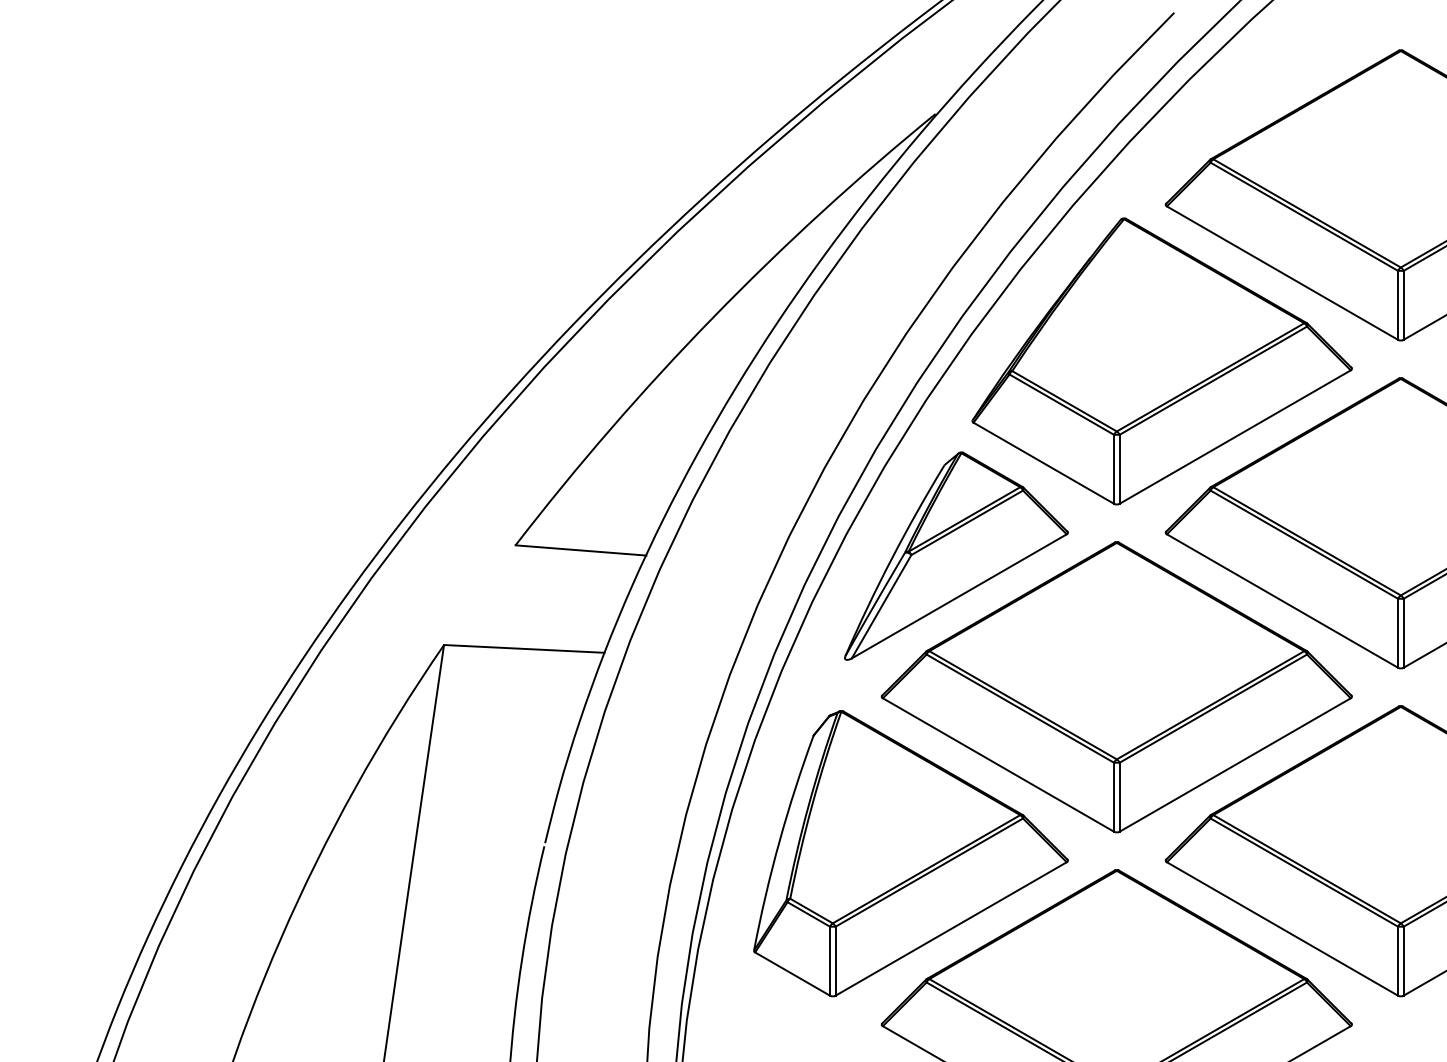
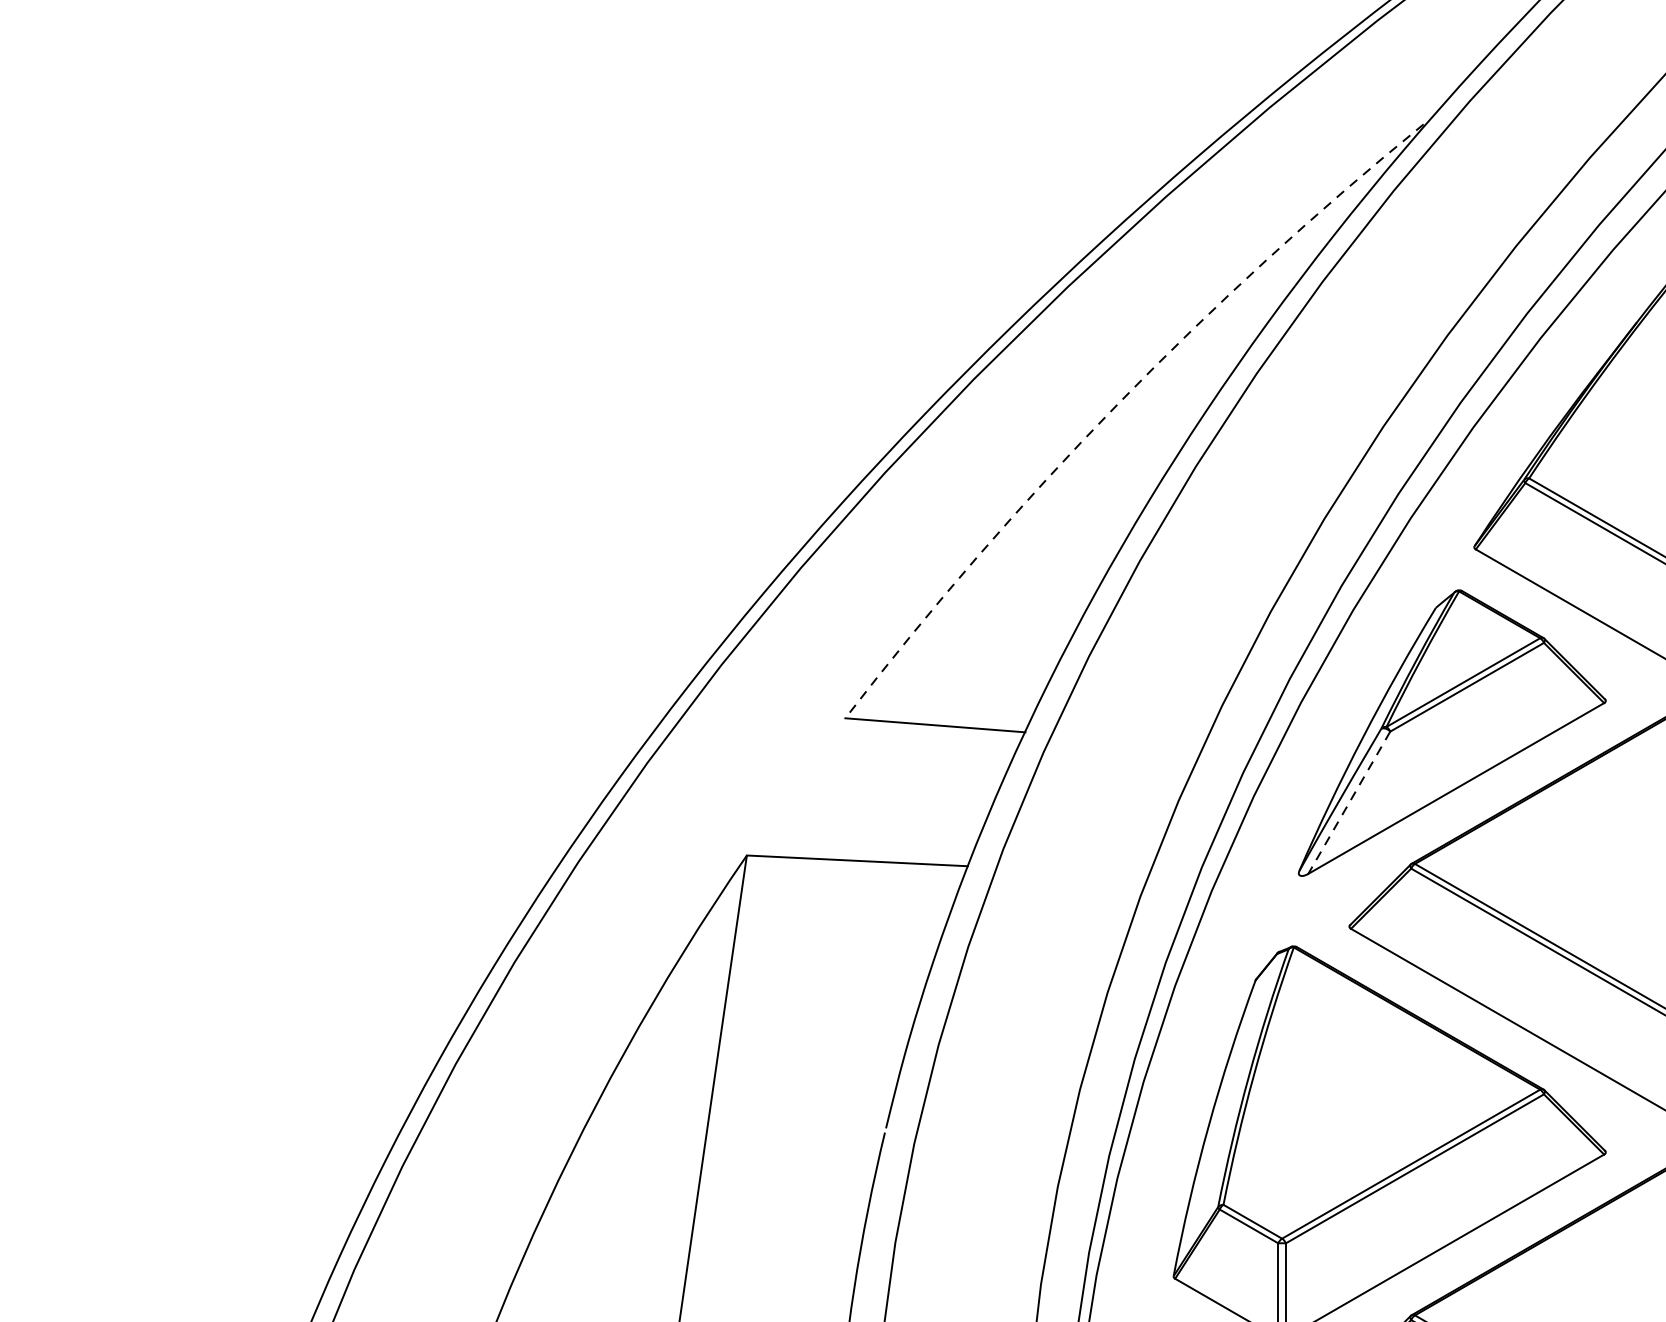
arc: (713, 317) -> (1117, 404), solid -> dashed
line: (881, 606) -> (1349, 802), solid -> dashed

